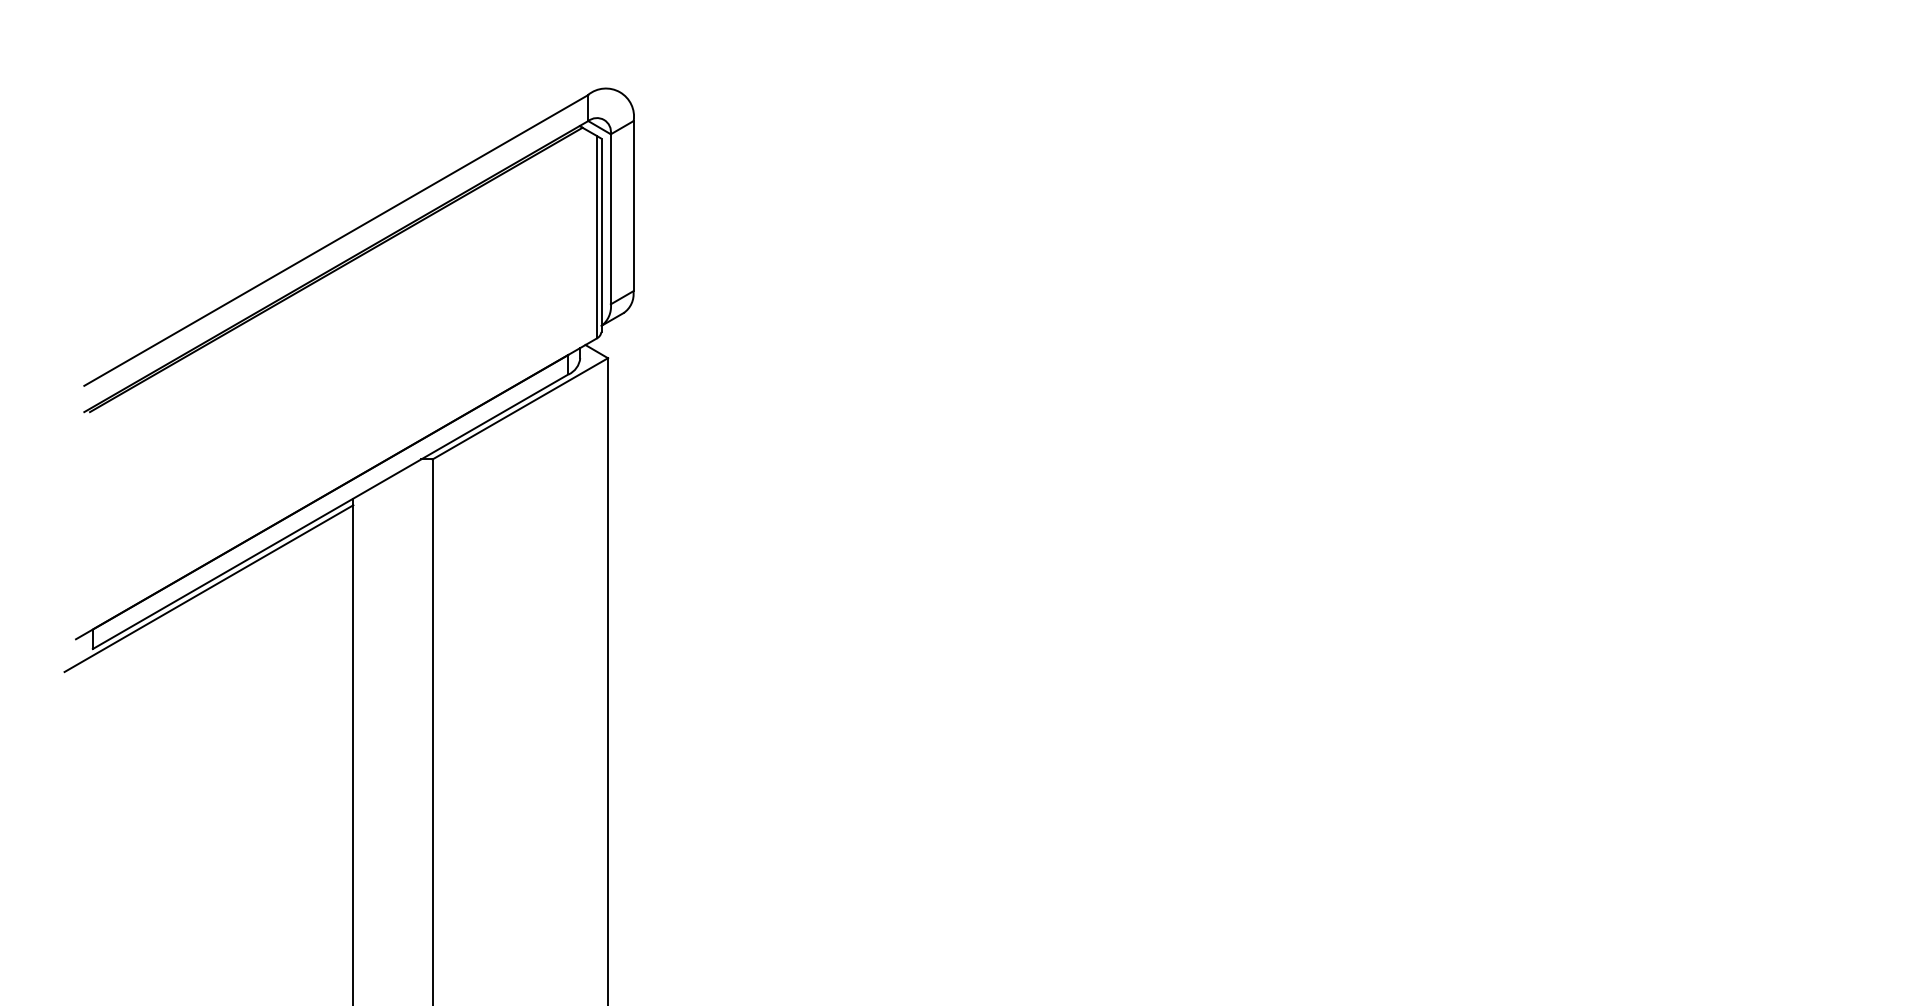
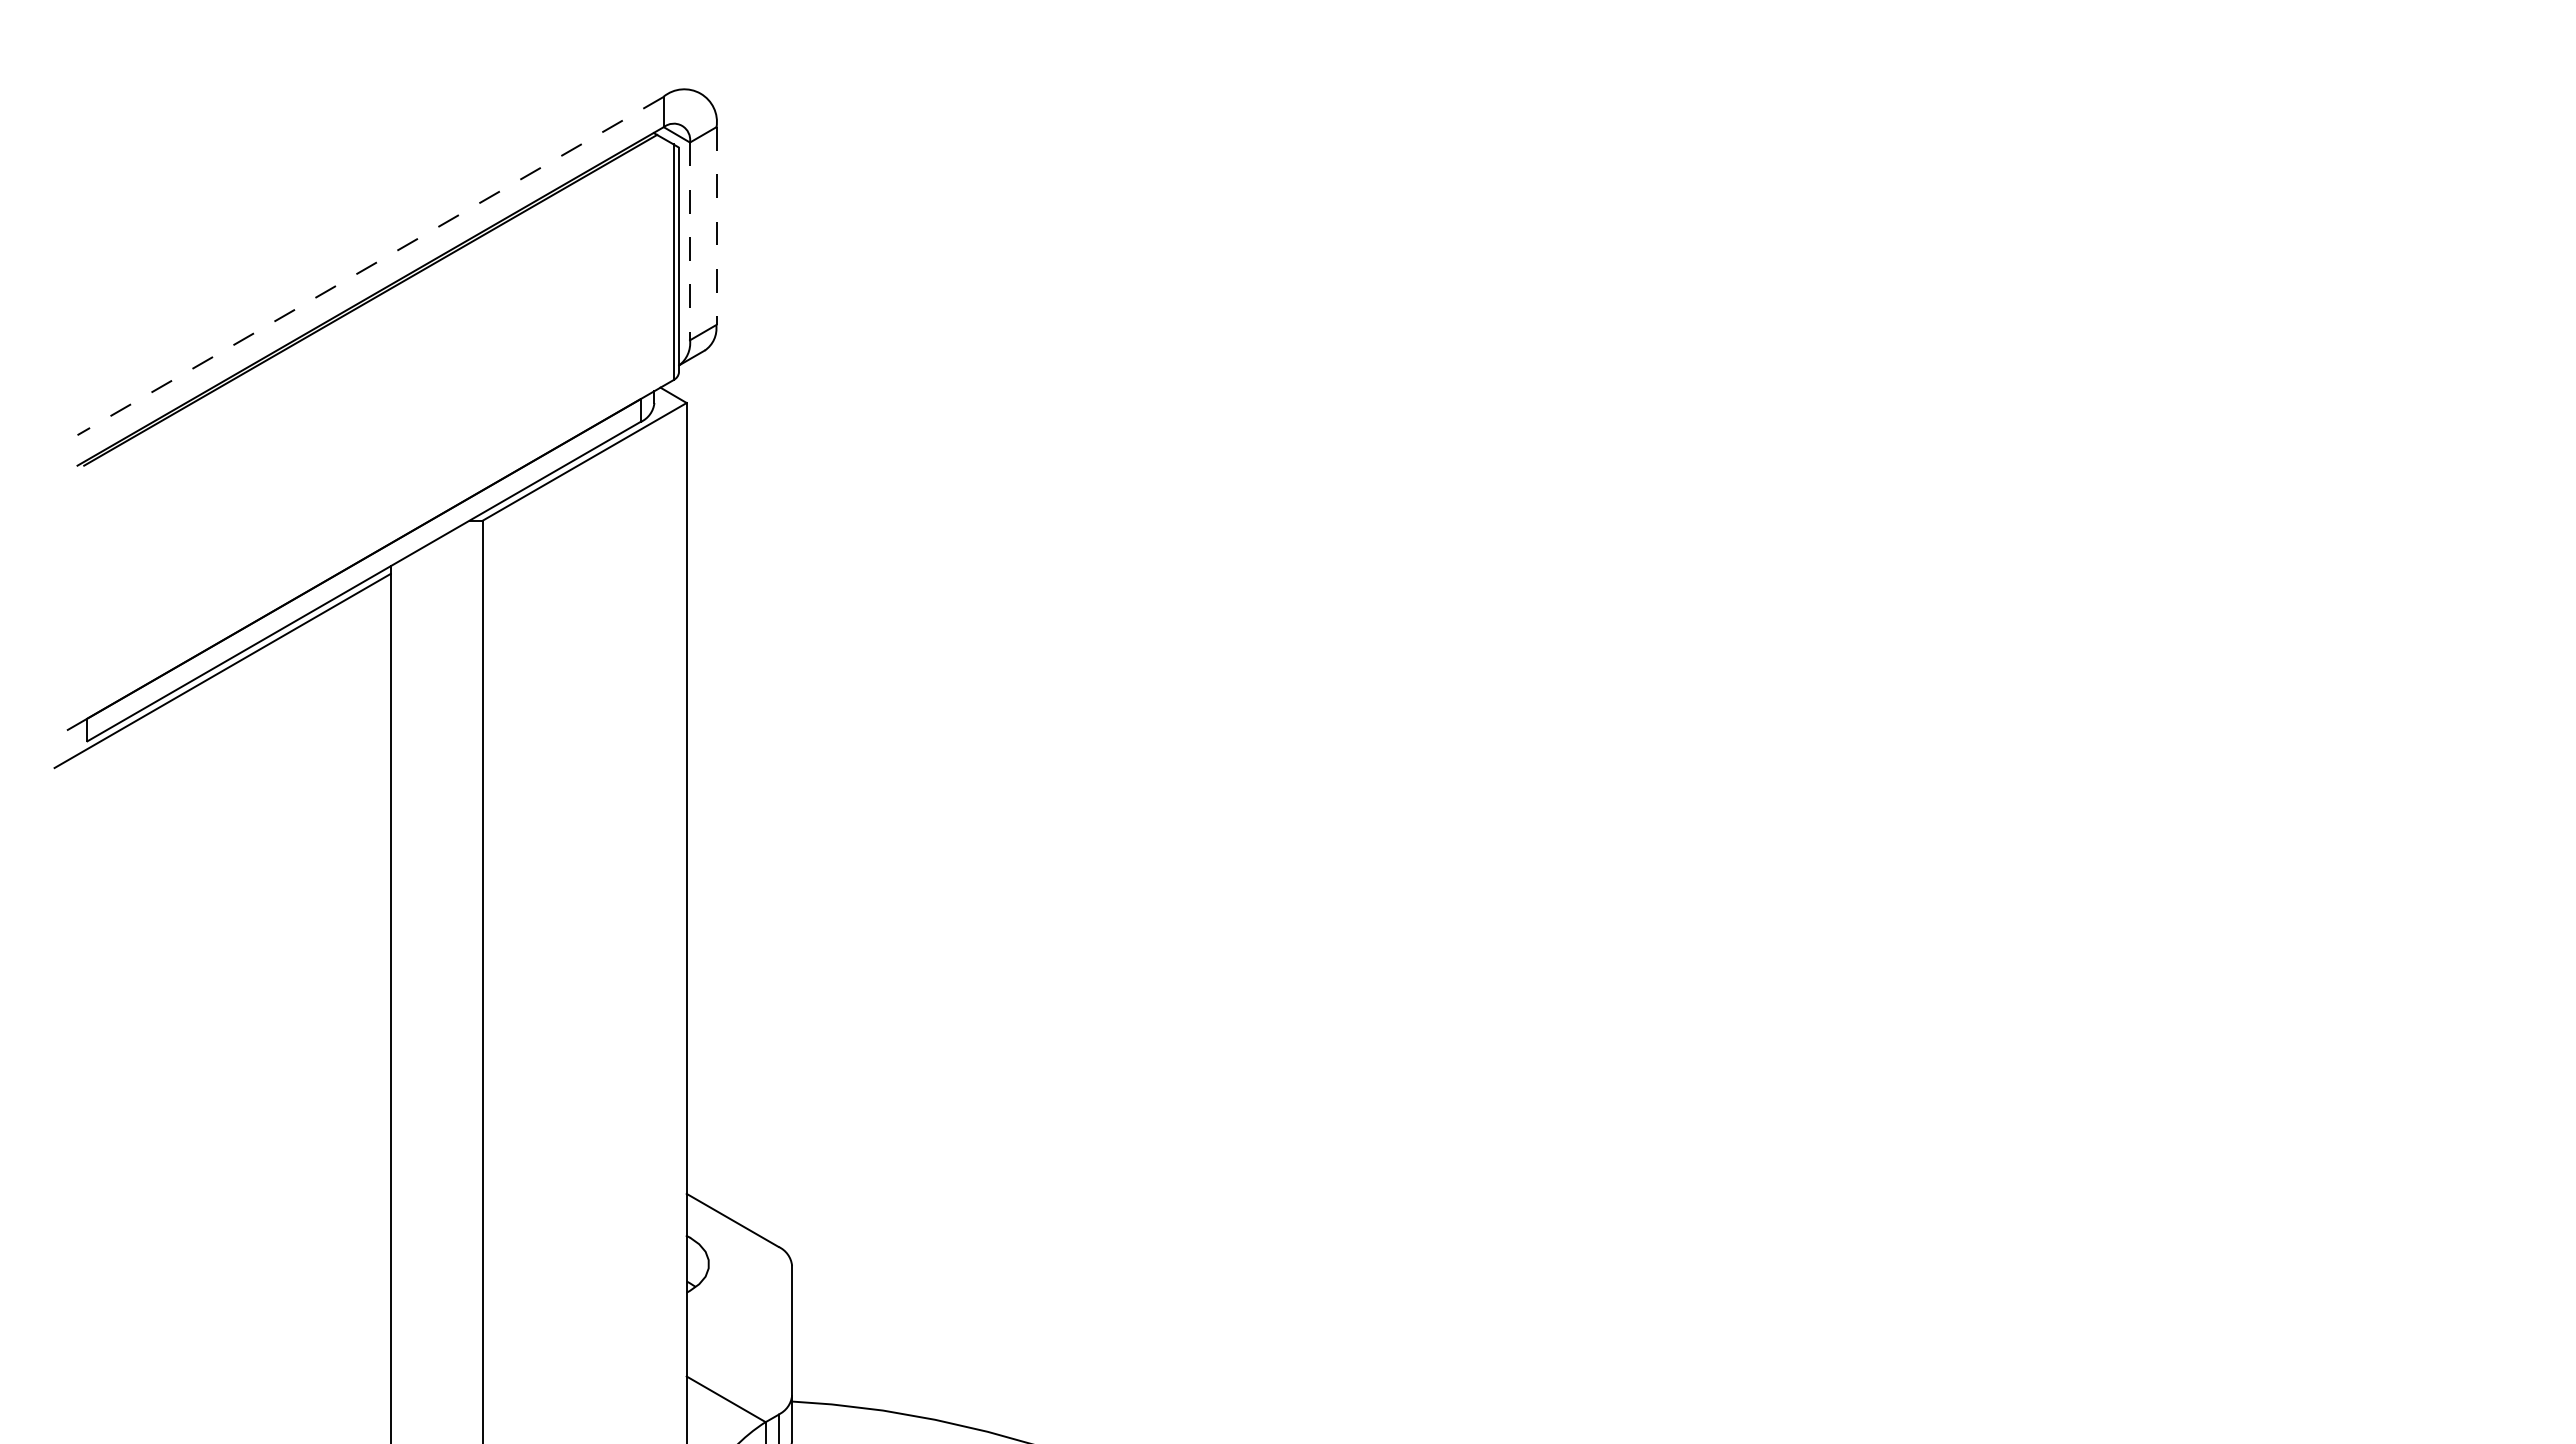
line: (633, 206) -> (716, 226), solid -> dashed
line: (611, 219) -> (690, 241), solid -> dashed
line: (336, 240) -> (370, 266), solid -> dashed

